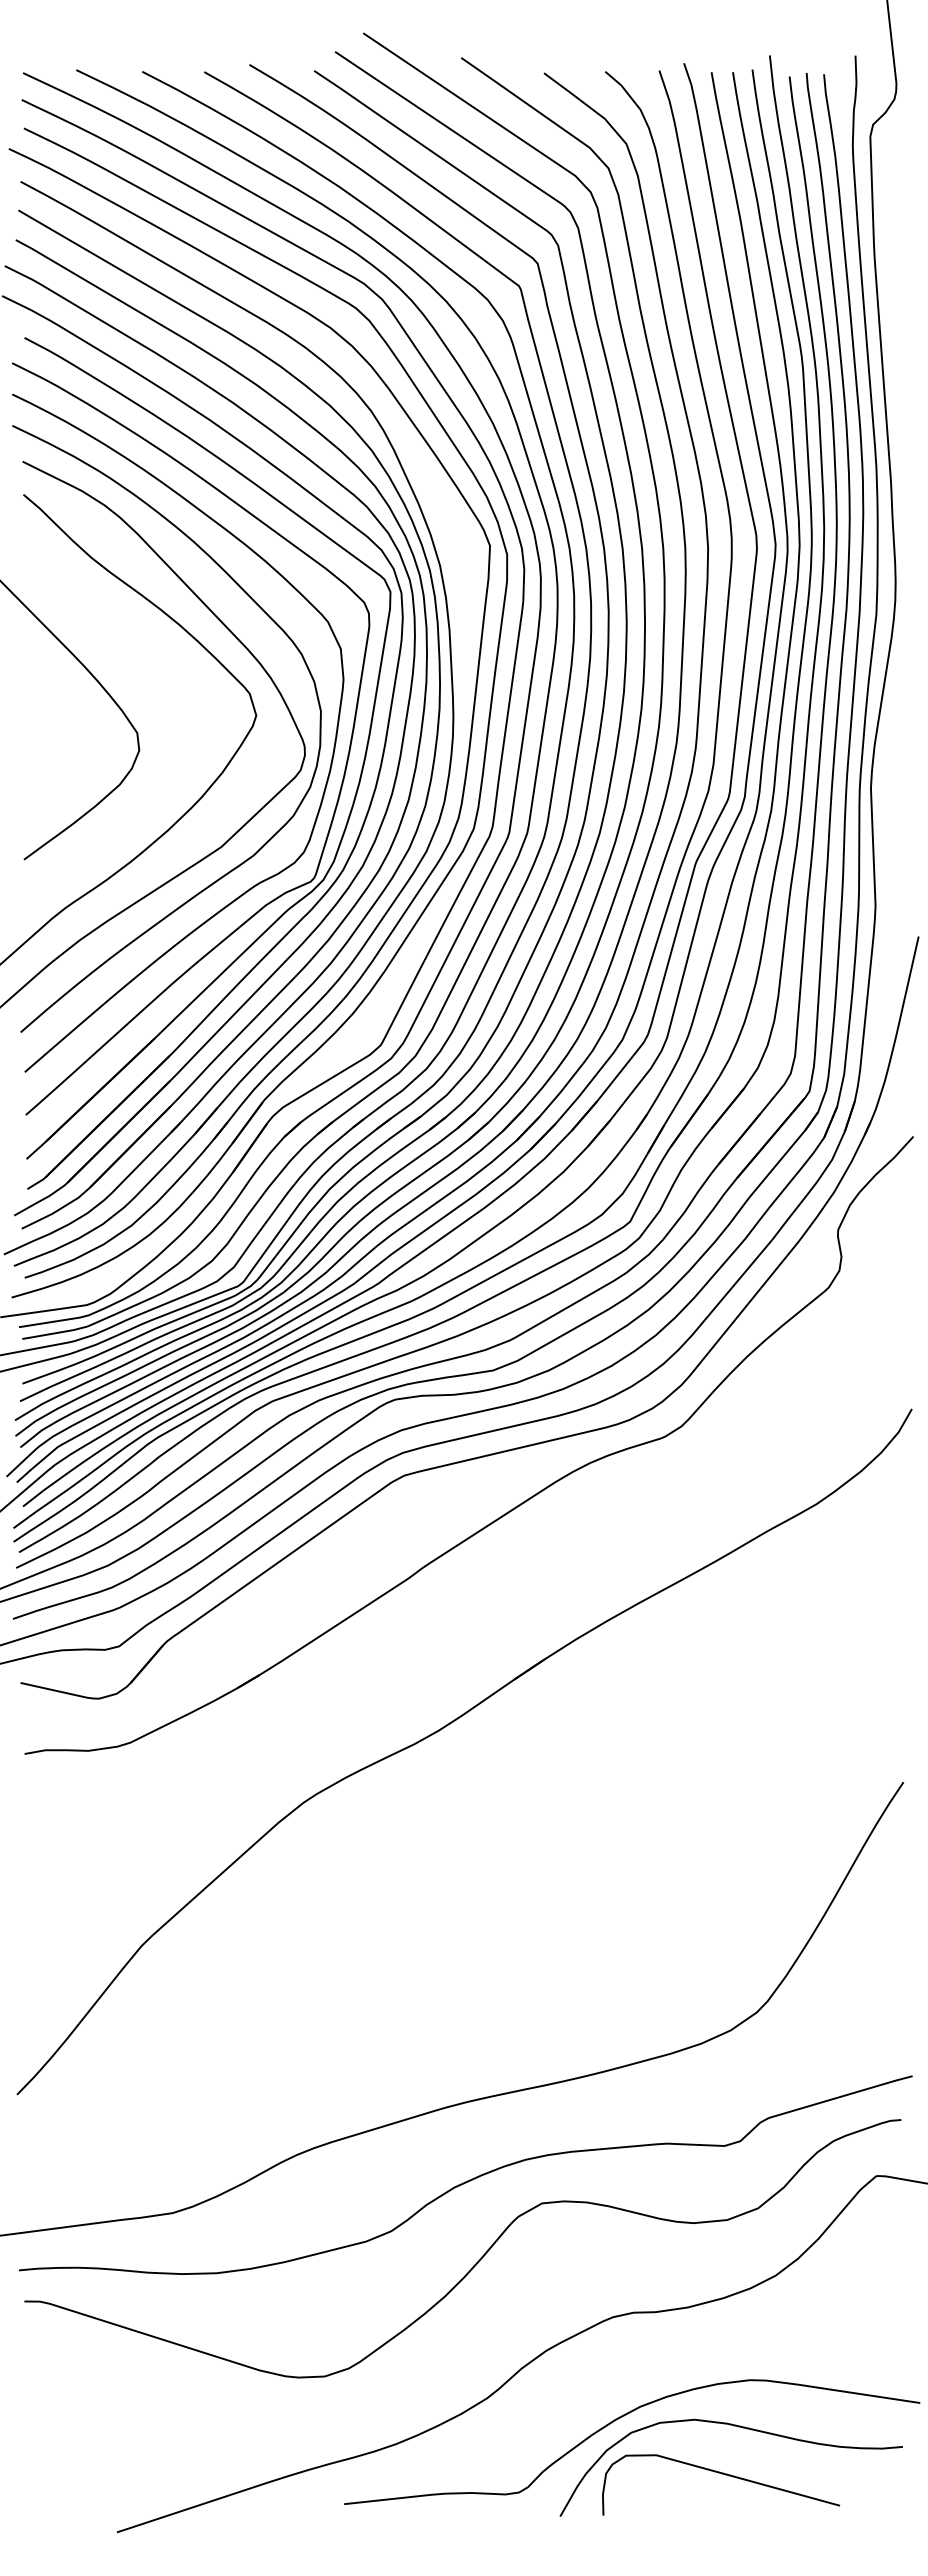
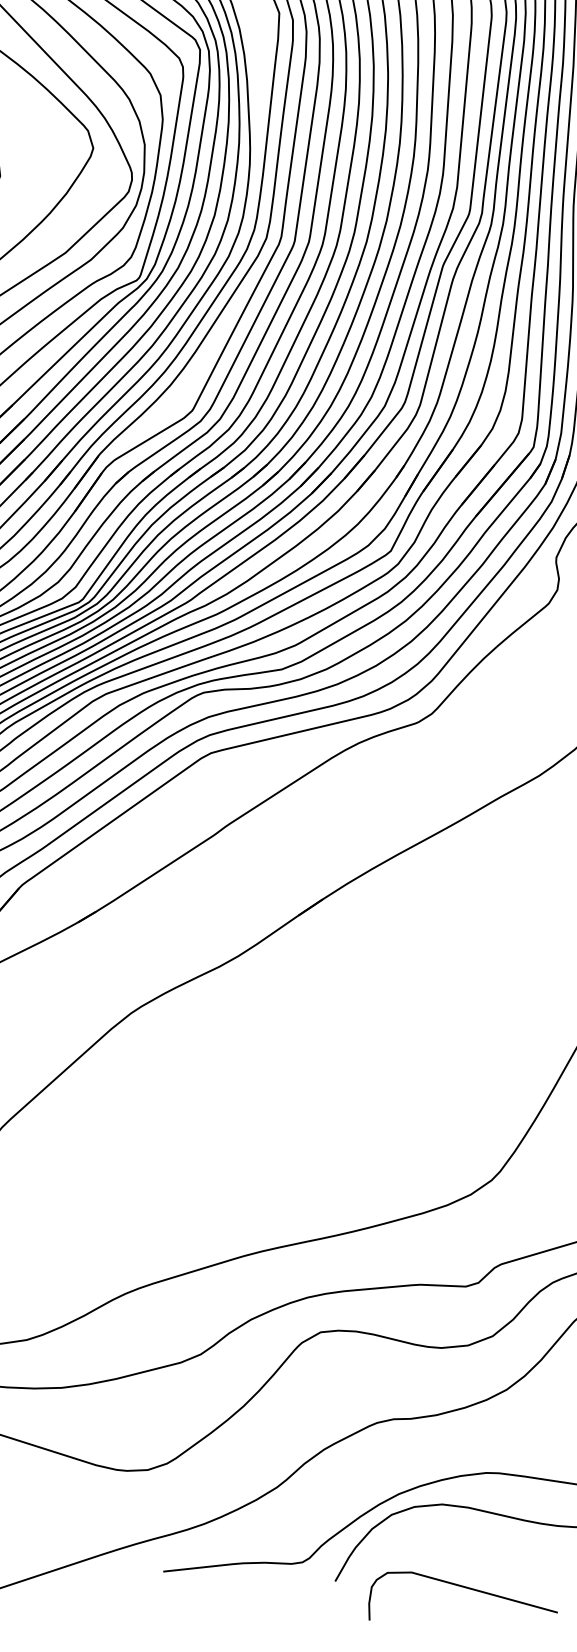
curve: (721, 2474) -> (463, 1587), moved

